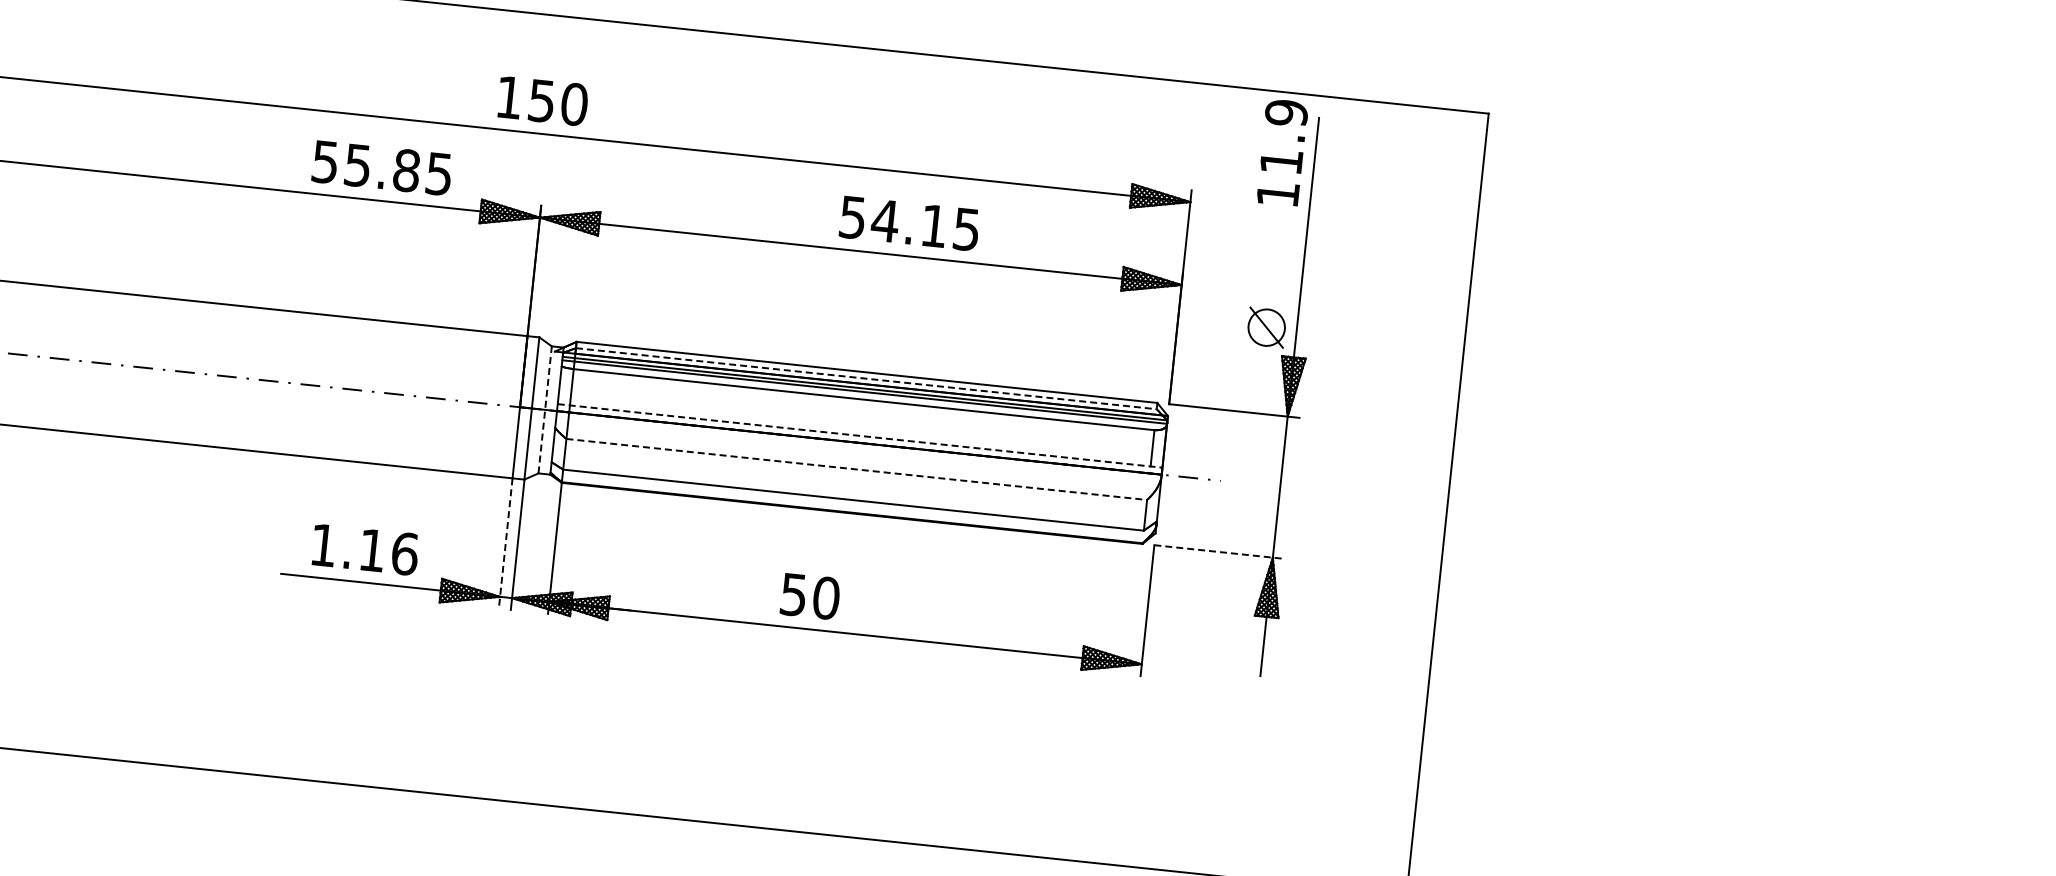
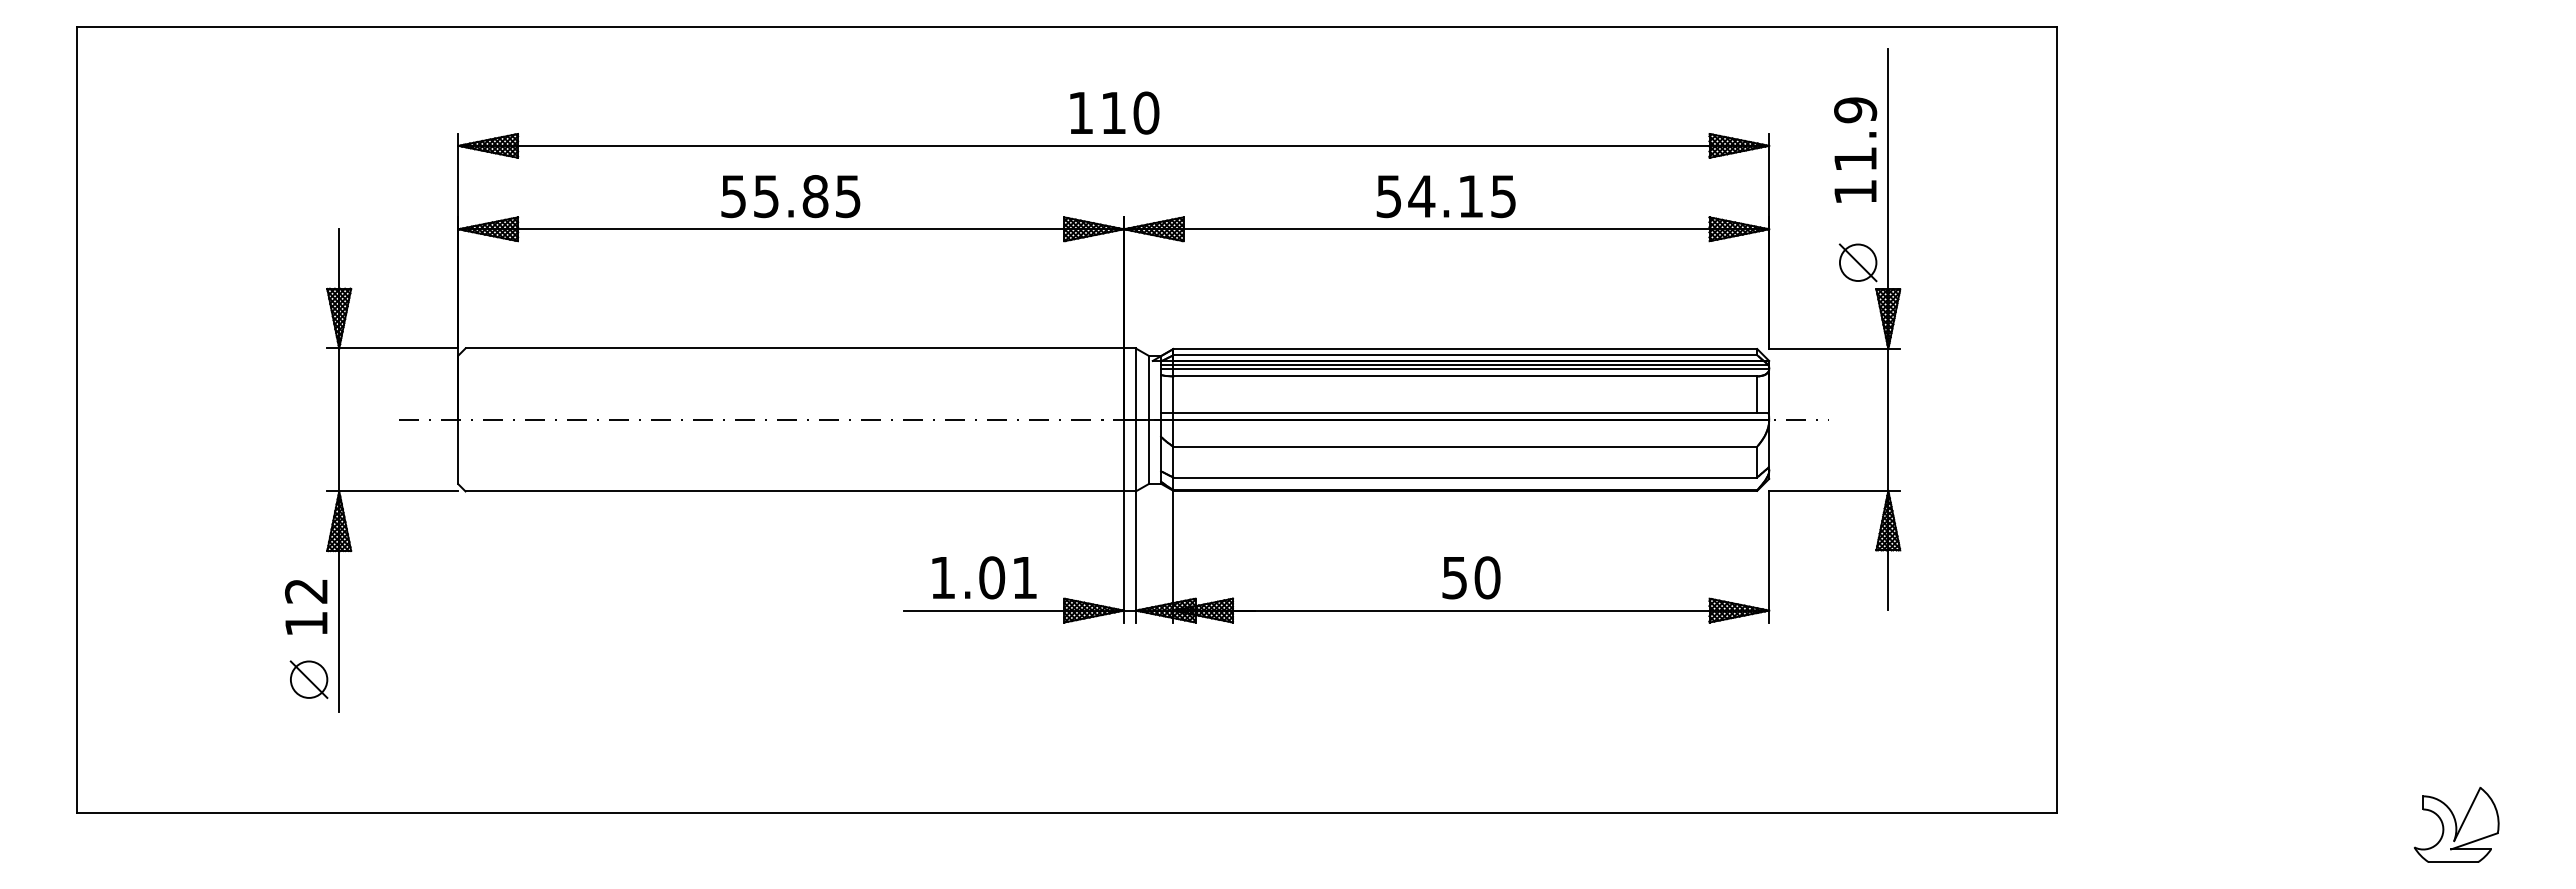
text: (541, 101) -> (1113, 113), 150 -> 110
text: (1282, 152) -> (1855, 149), moved
text: (381, 168) -> (790, 196), moved
text: (908, 223) -> (1445, 196), moved
line: (866, 378) -> (1465, 355), dashed -> solid
line: (545, 409) -> (1149, 419), dashed -> solid
line: (859, 435) -> (1464, 412), dashed -> solid
line: (856, 469) -> (1465, 446), dashed -> solid
line: (505, 543) -> (1123, 556), dashed -> solid
text: (388, 551) -> (1008, 577), 1.16 -> 1.01
line: (1219, 551) -> (1834, 490), dashed -> solid
text: (810, 596) -> (1471, 577), moved

